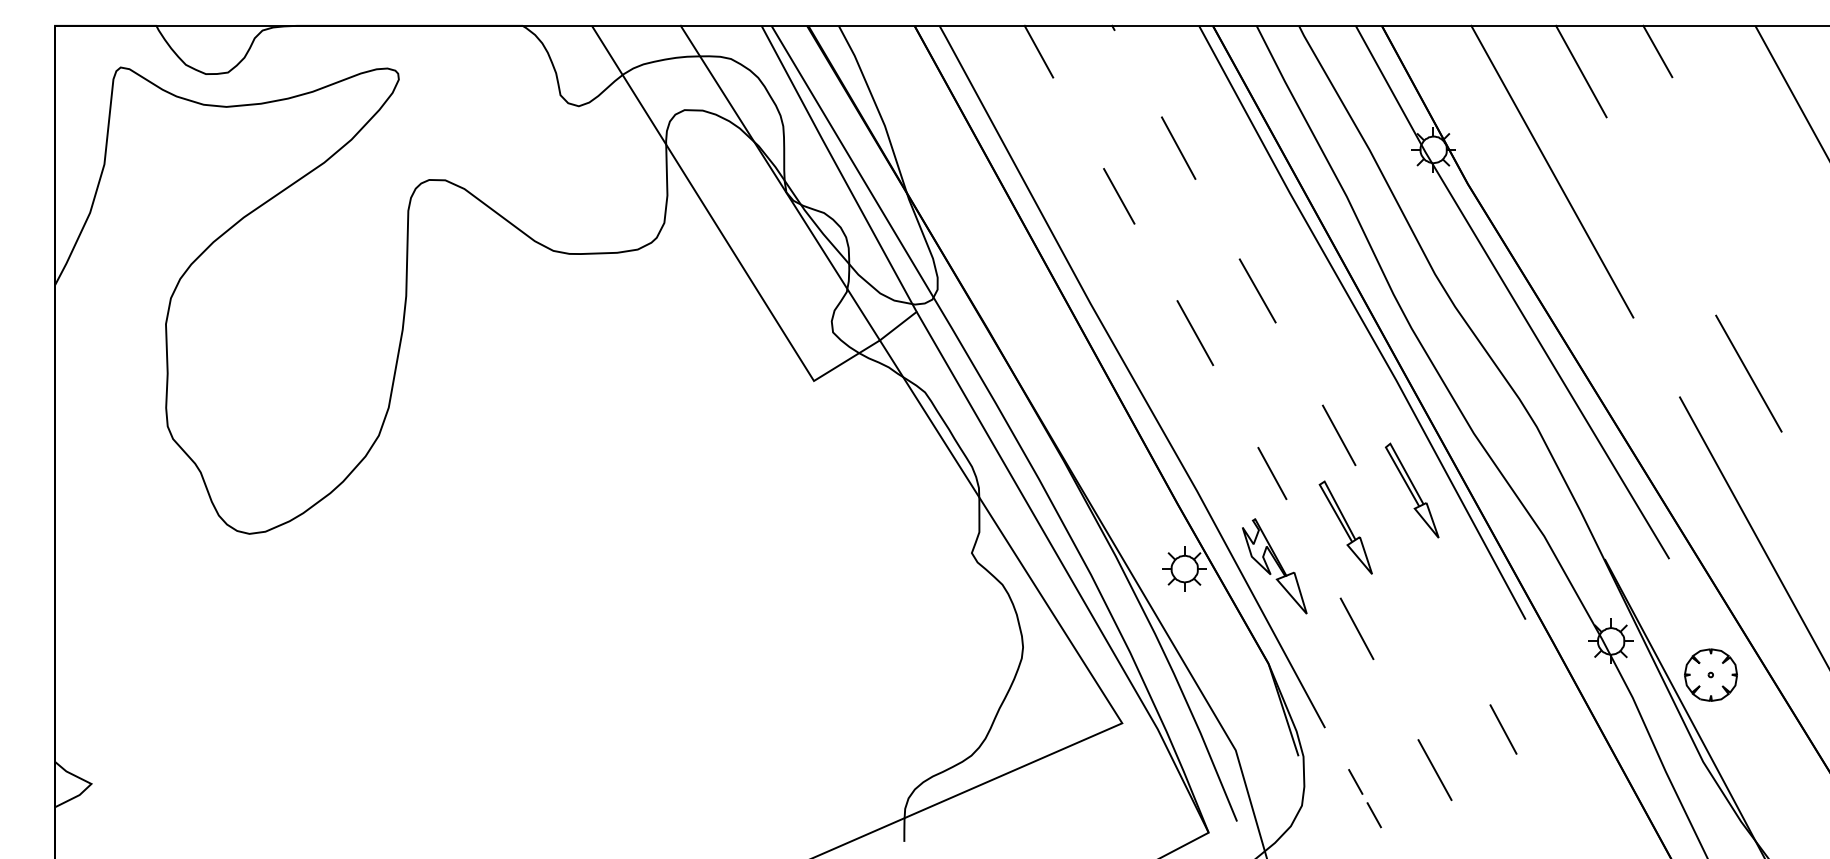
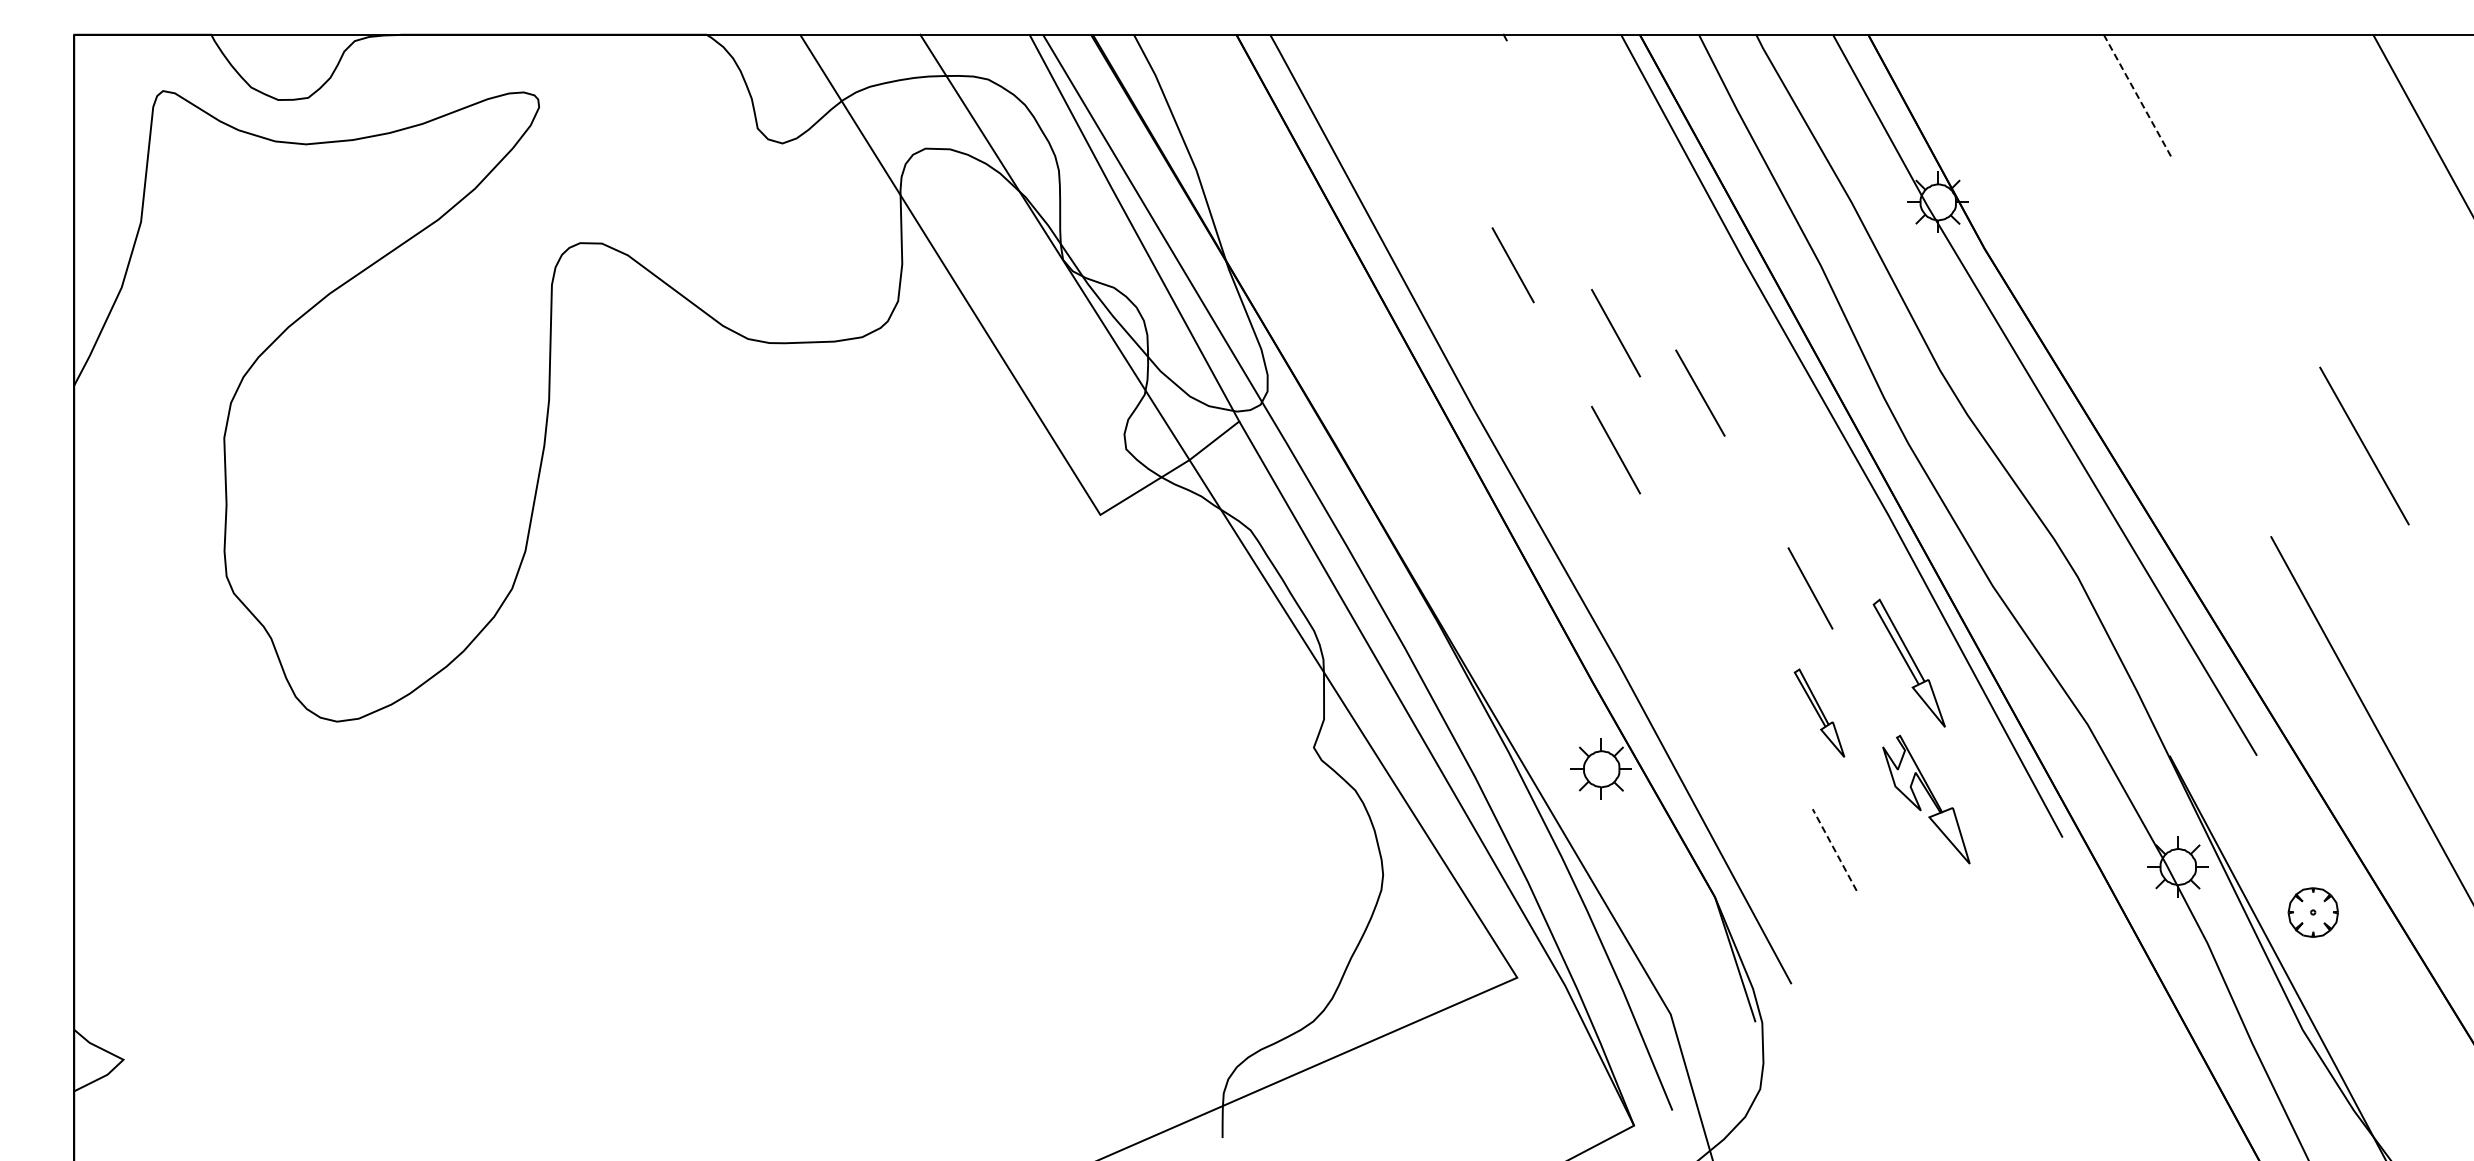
line: (1038, 51) -> (1404, 69), removed
line: (1657, 51) -> (2240, 69), removed
line: (1581, 71) -> (2137, 96), solid -> dashed
line: (1178, 147) -> (1593, 199), removed
line: (1552, 171) -> (2098, 231), removed
line: (1195, 246) -> (1616, 332), added
line: (1748, 373) -> (2364, 445), moved
line: (1272, 473) -> (1720, 639), removed
part: (1345, 527) -> (1819, 712), size x0.7
part: (1274, 566) -> (1926, 799), moved
line: (1356, 628) -> (1834, 849), solid -> dashed
part: (1711, 675) -> (2313, 912), size x0.7
line: (1503, 729) -> (2032, 985), removed
line: (1434, 769) -> (1939, 1040), removed
line: (1355, 782) -> (1832, 1057), removed
line: (1373, 814) -> (1857, 1101), removed

